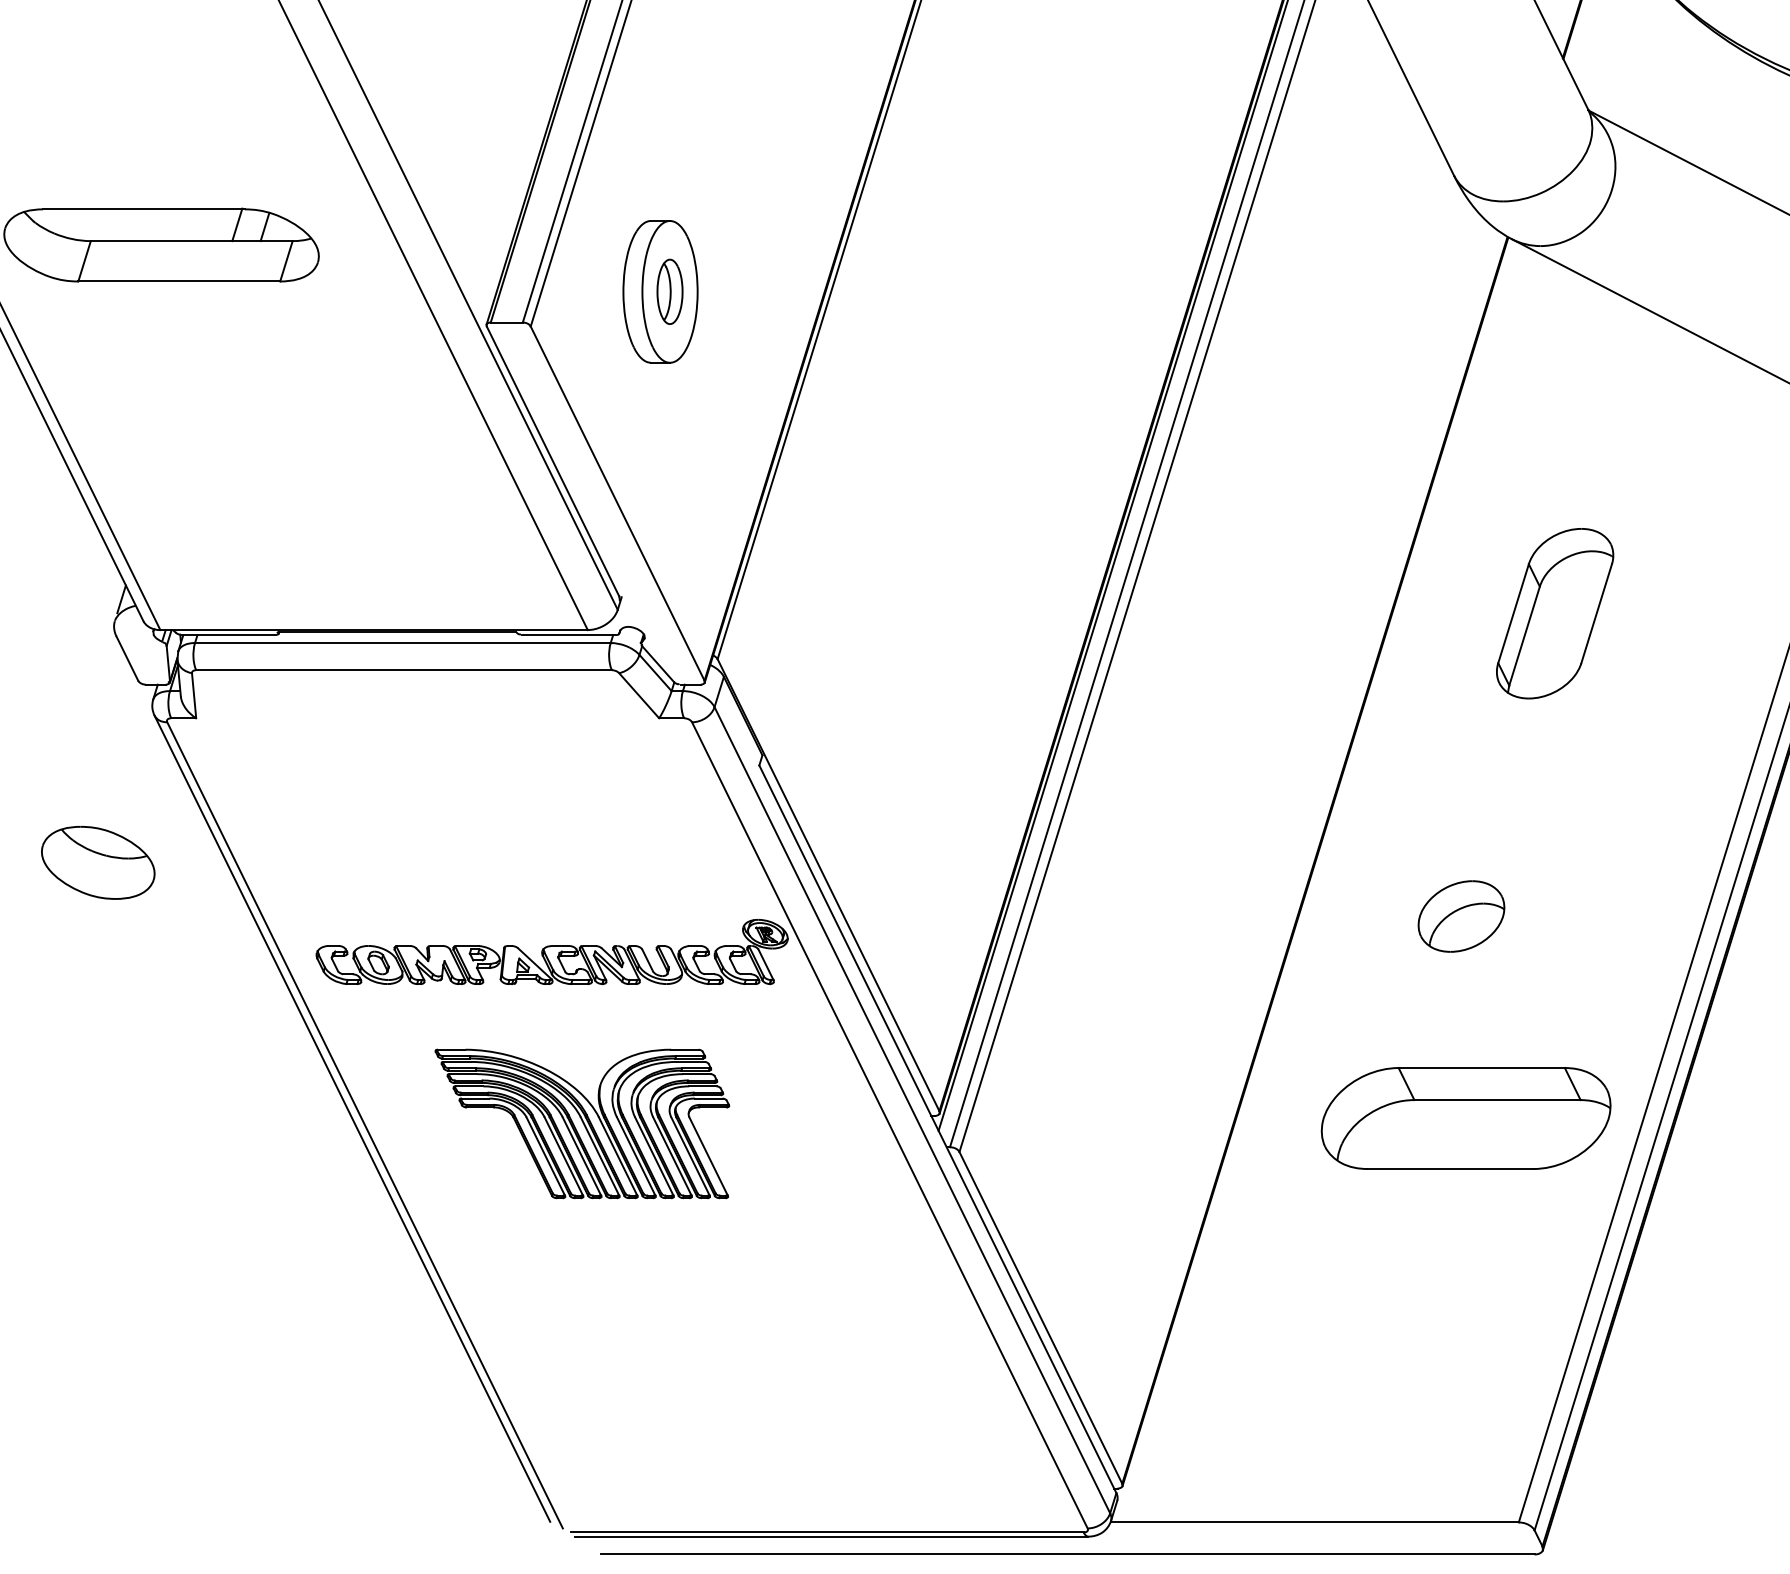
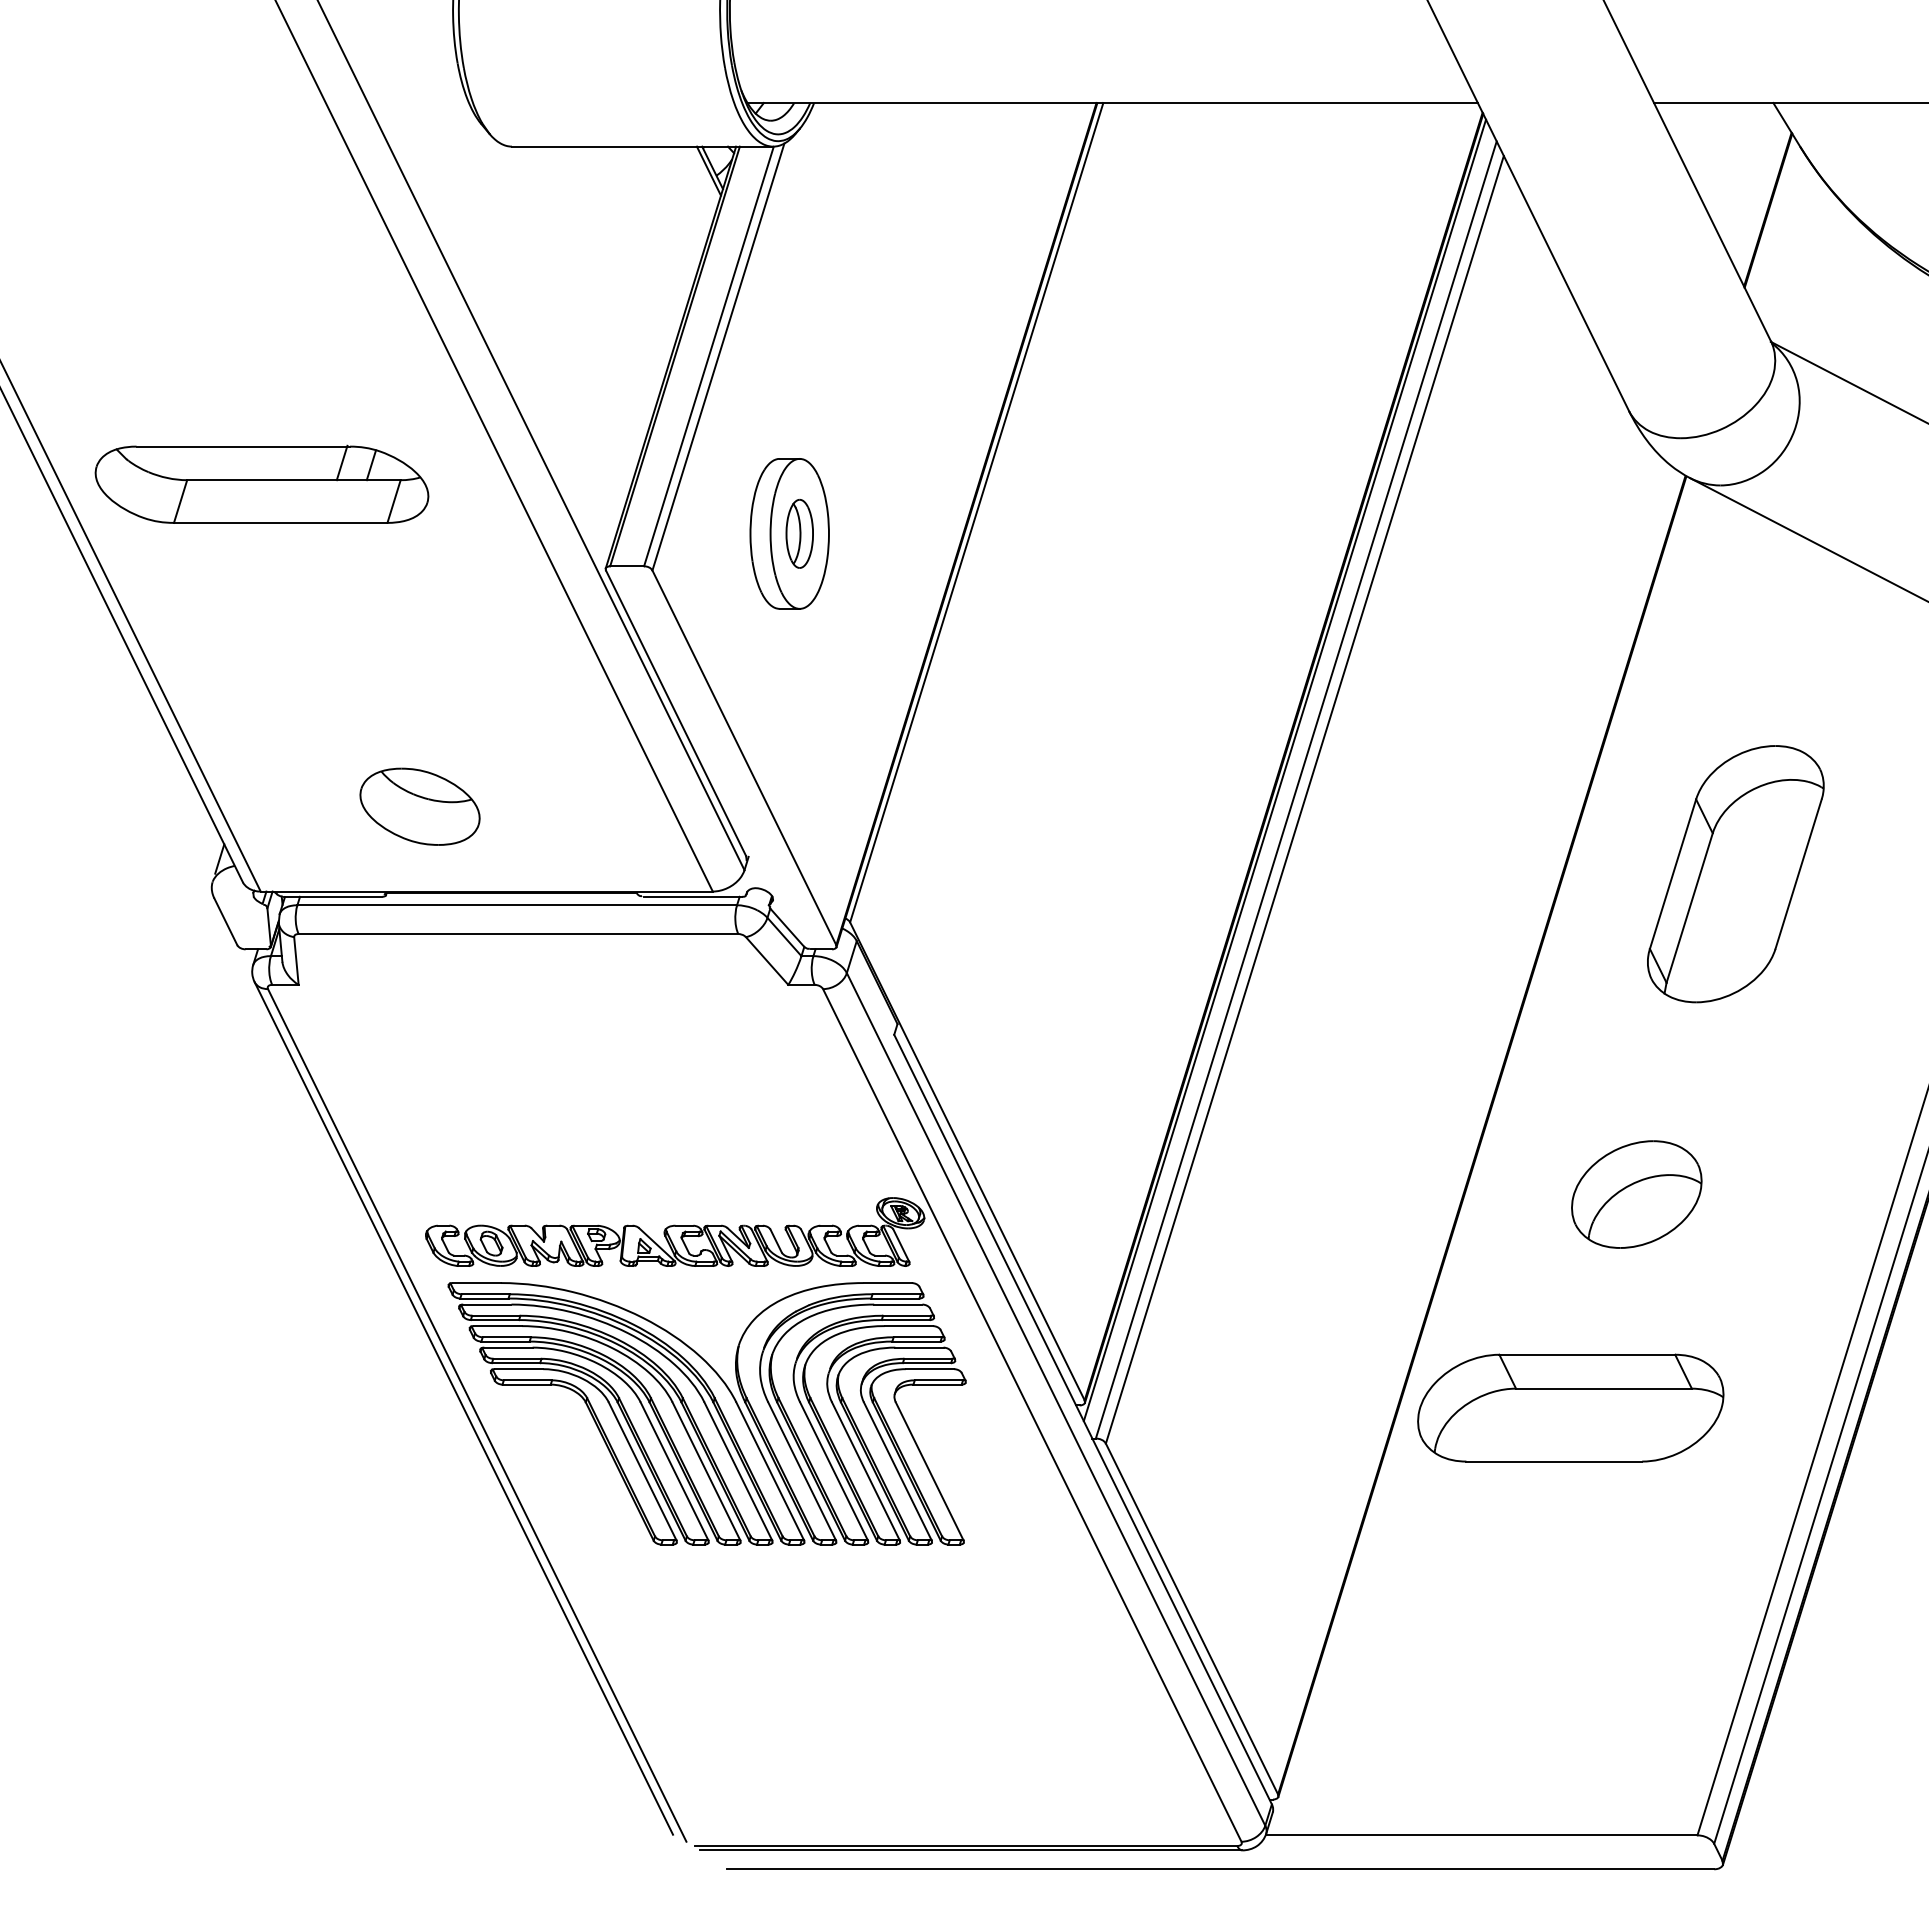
part: (1554, 613) -> (1735, 874), size x1.43
part: (97, 862) -> (419, 806), moved
part: (1461, 916) -> (1636, 1194), size x1.43
part: (1465, 1117) -> (1570, 1407), moved
part: (581, 1123) -> (706, 1413), size x1.67

